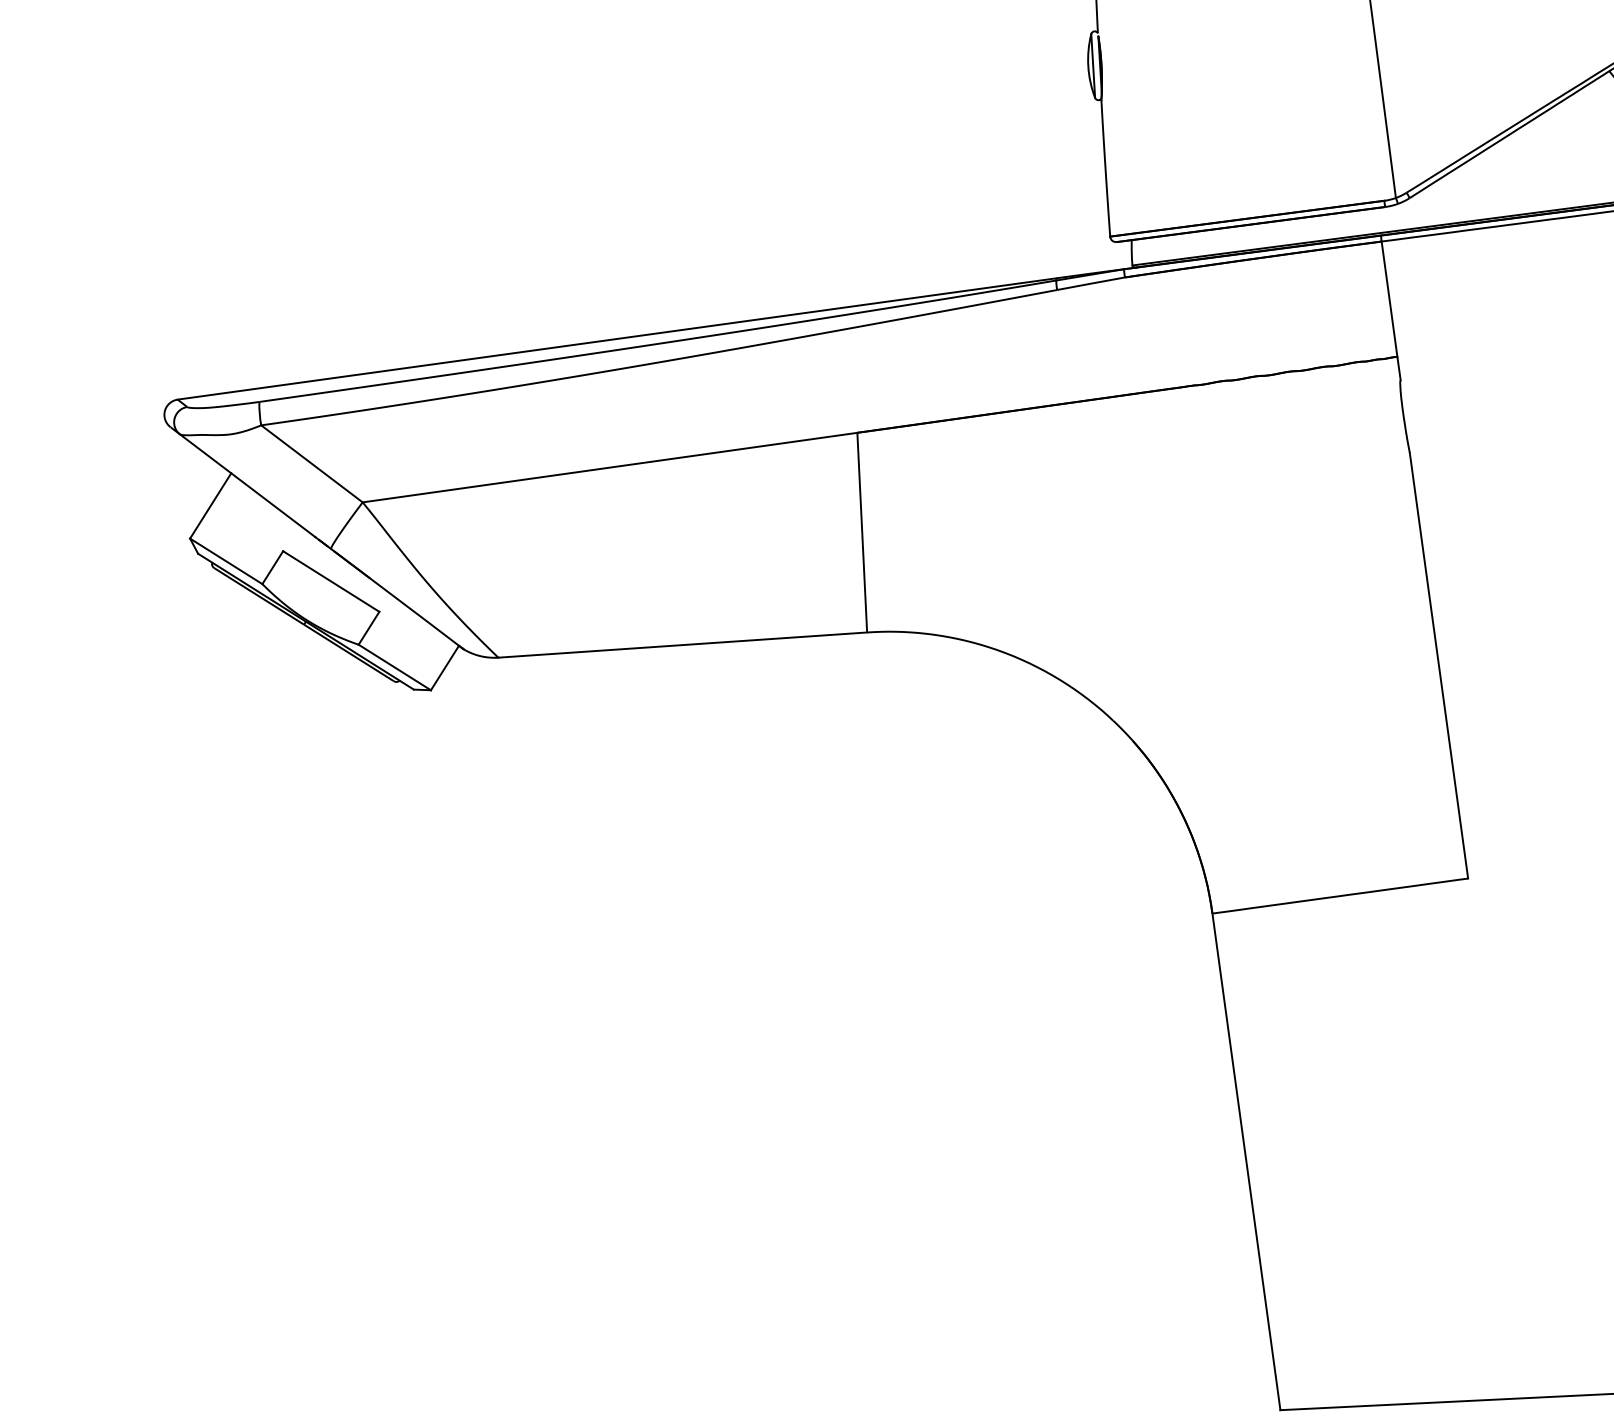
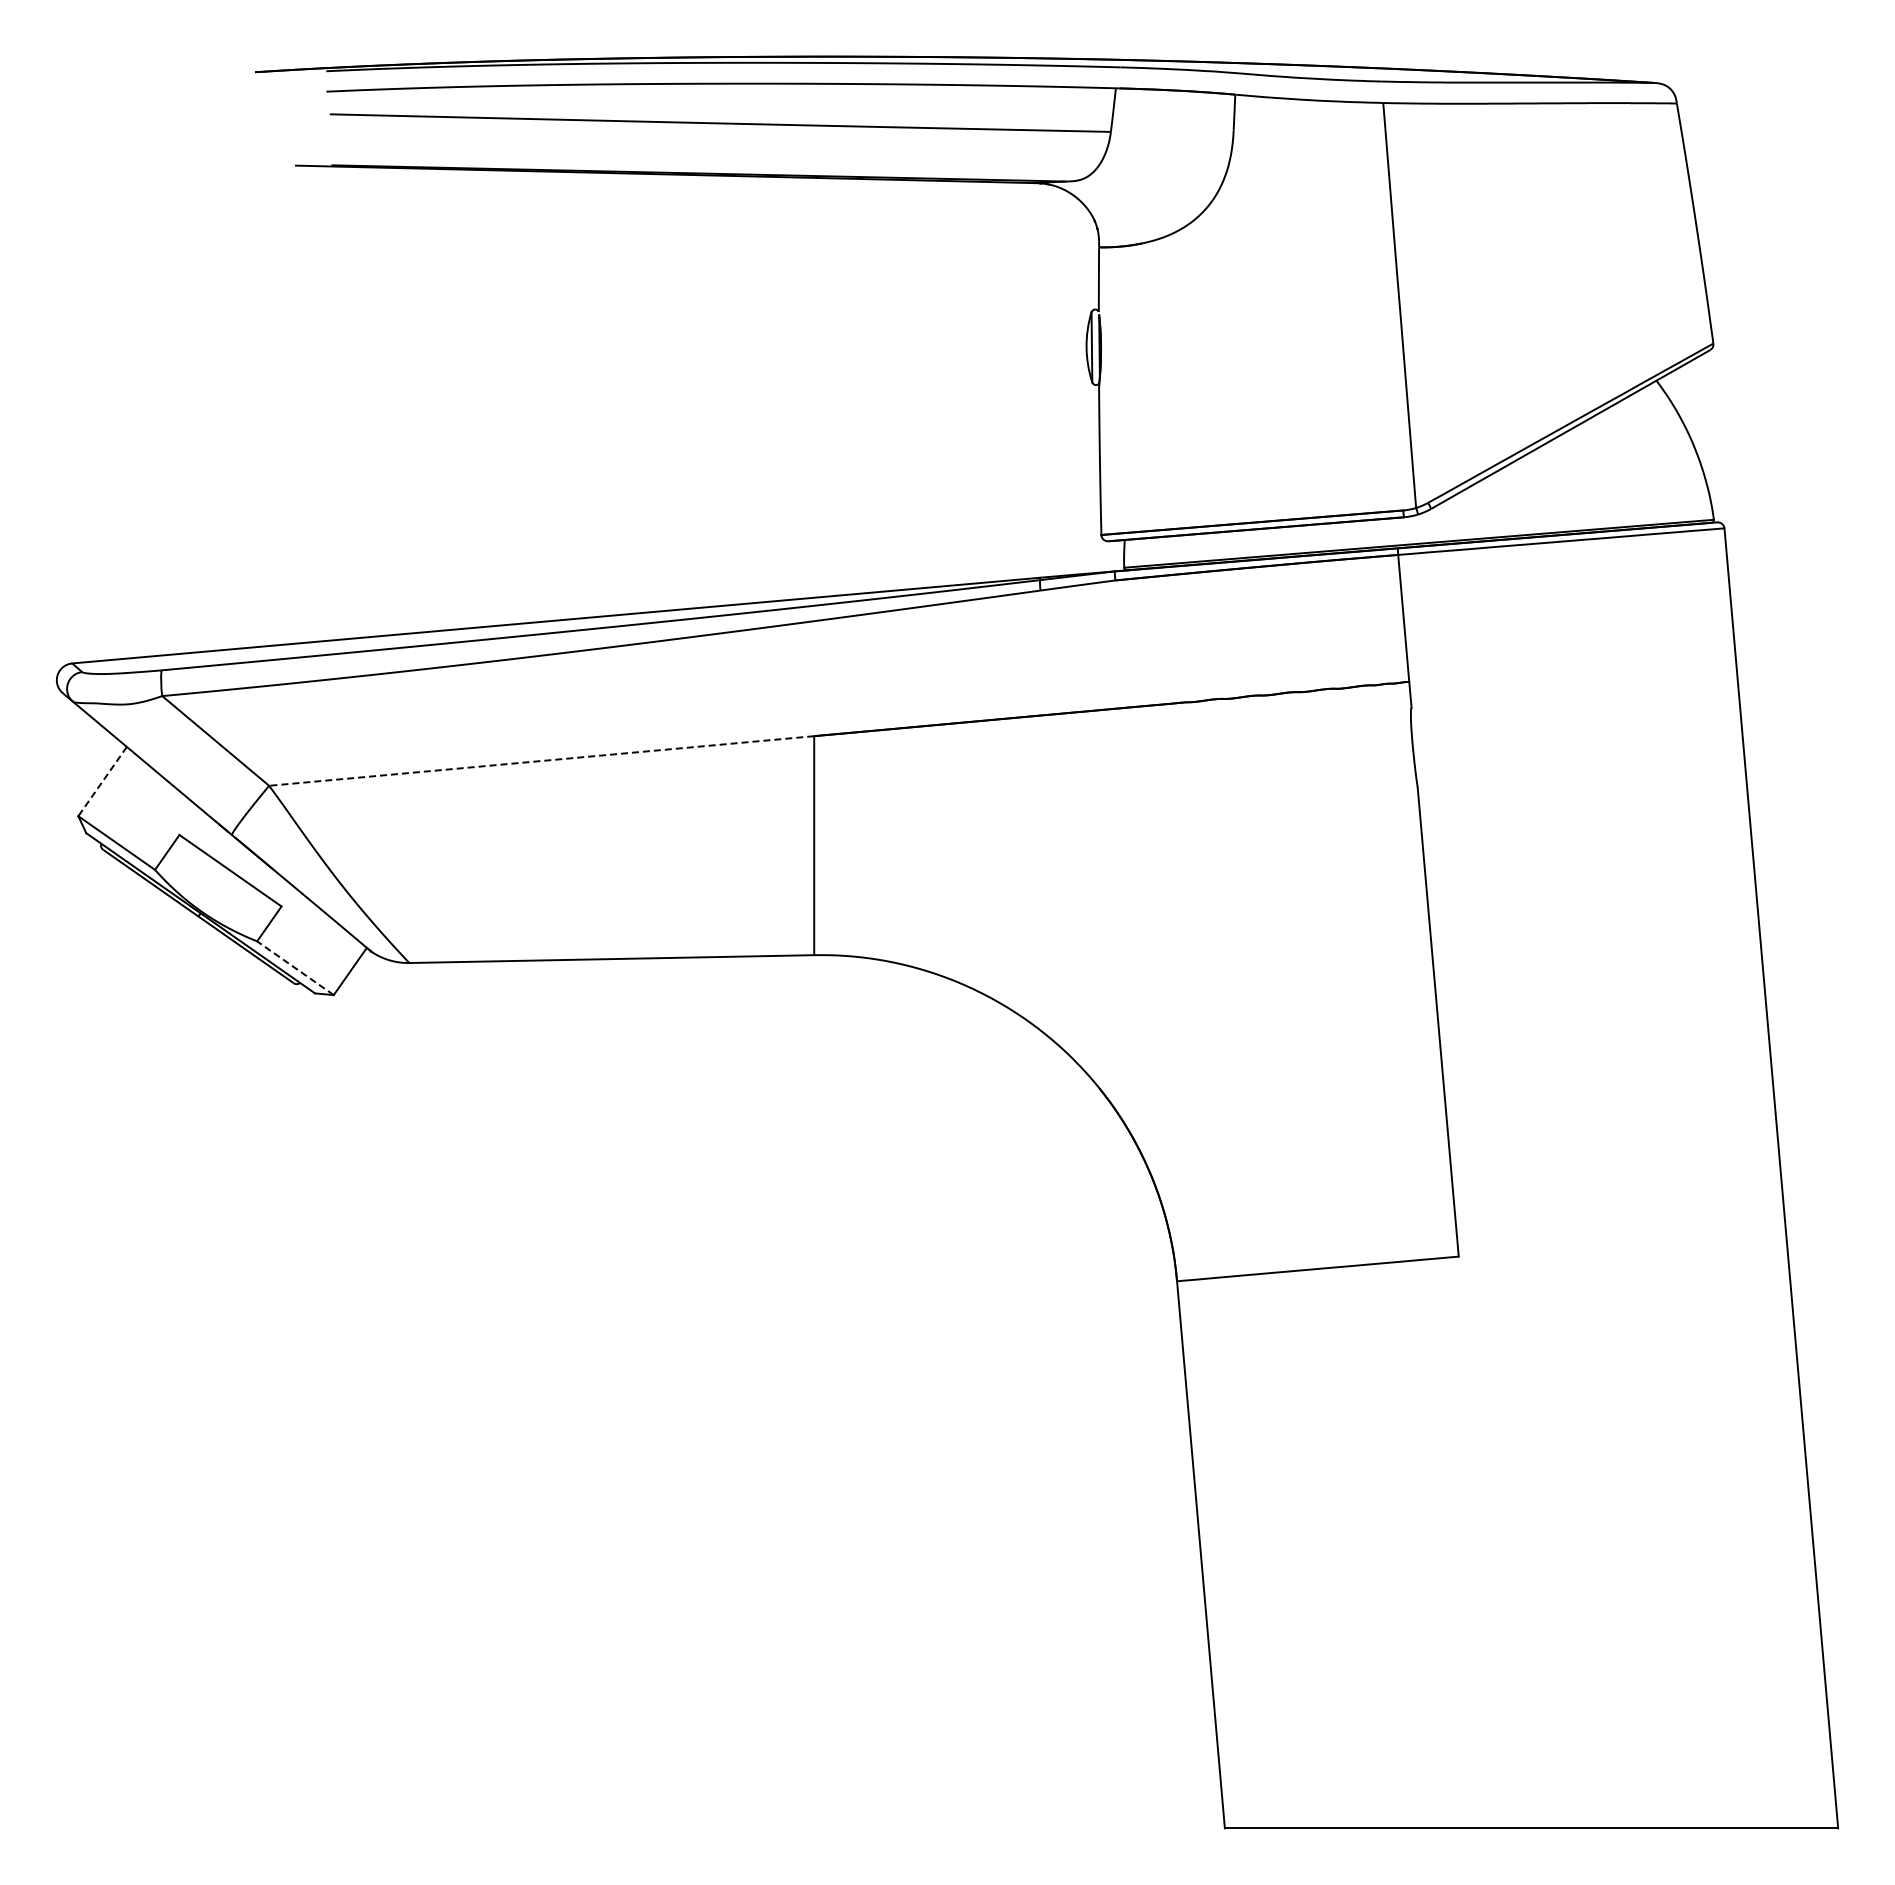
line: (609, 467) -> (541, 760), solid -> dashed
line: (210, 505) -> (102, 781), solid -> dashed
line: (394, 667) -> (295, 968), solid -> dashed

